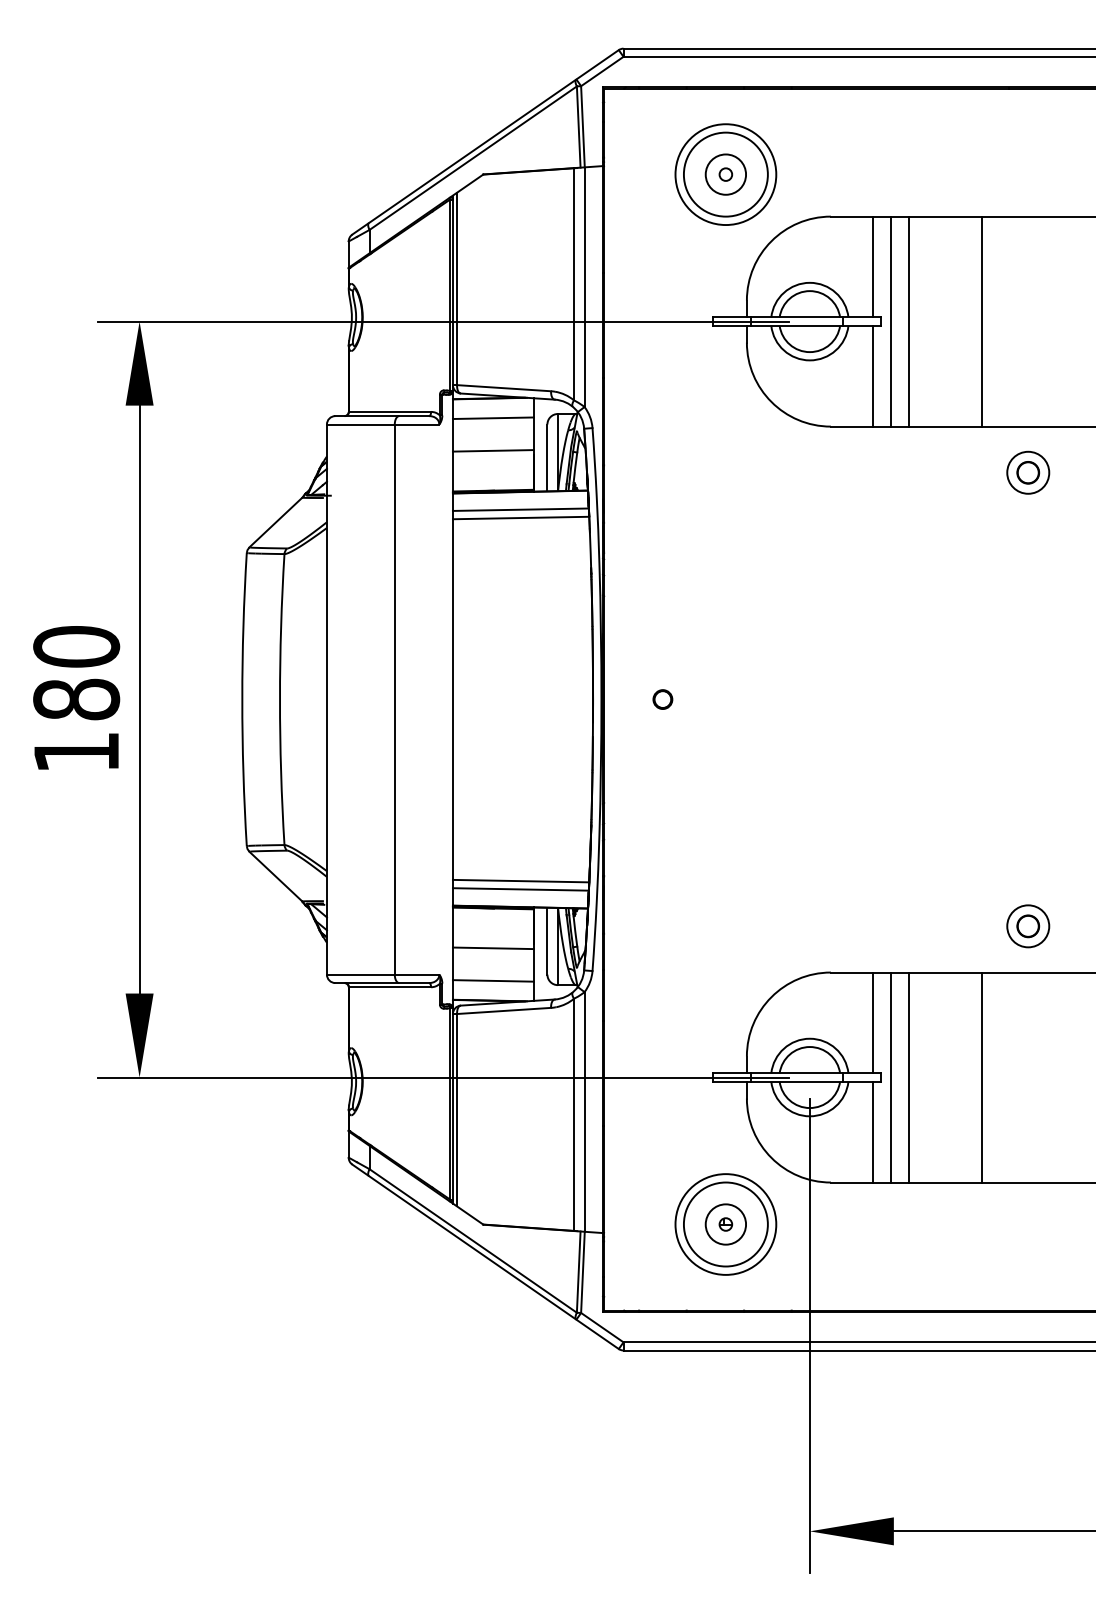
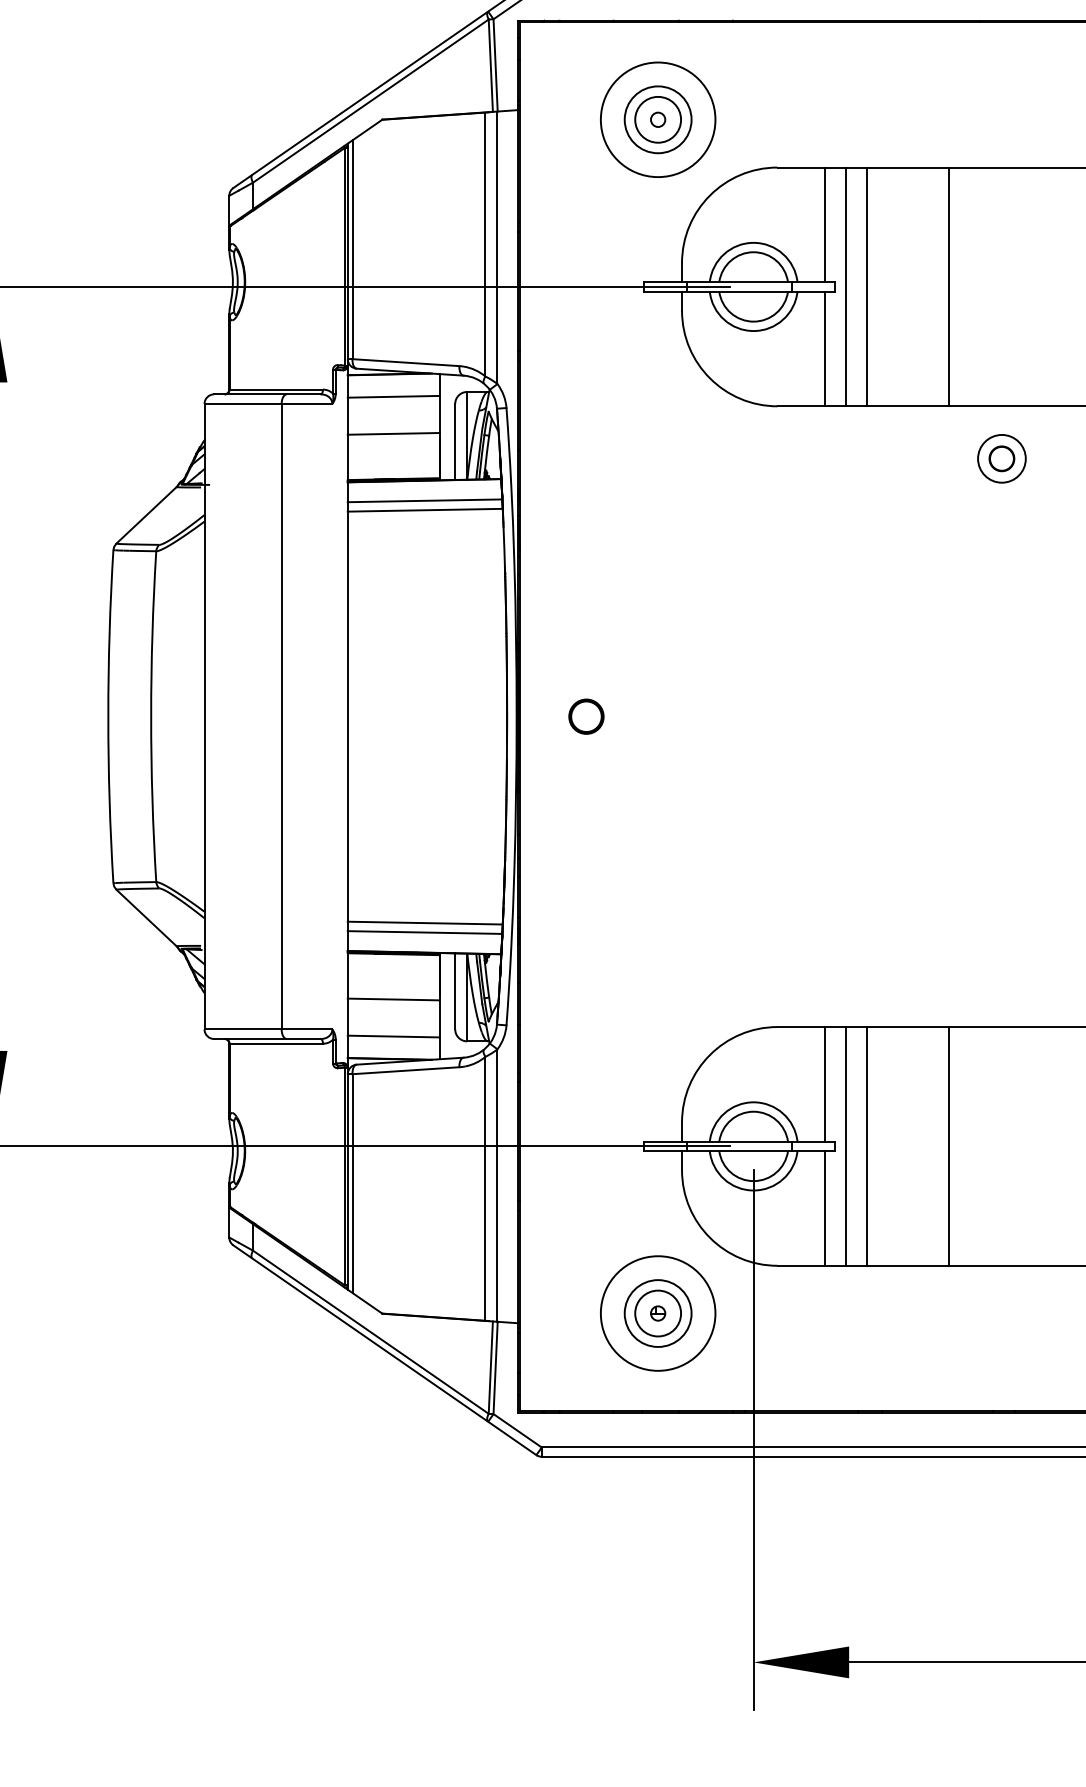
circle: (725, 174) -> (657, 119), size x0.7
part: (662, 699) -> (586, 716), size x1.6
part: (1028, 926) -> (1002, 974), removed
circle: (725, 1224) -> (657, 1313), size x0.7

